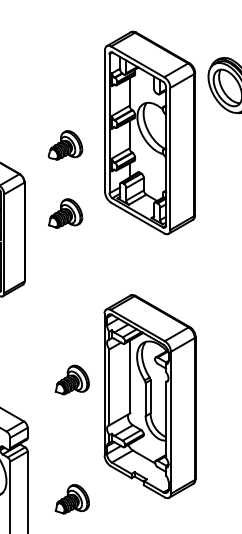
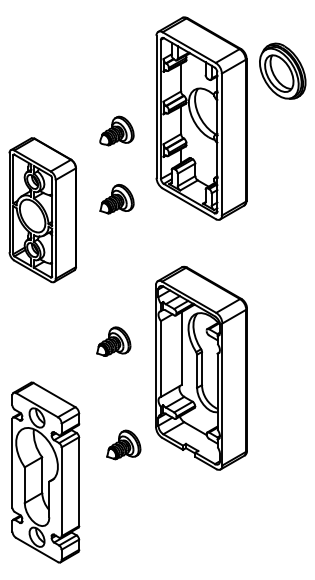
part: (72, 379) -> (113, 341), moved
part: (150, 395) -> (201, 367), moved
part: (72, 498) -> (123, 444), moved

